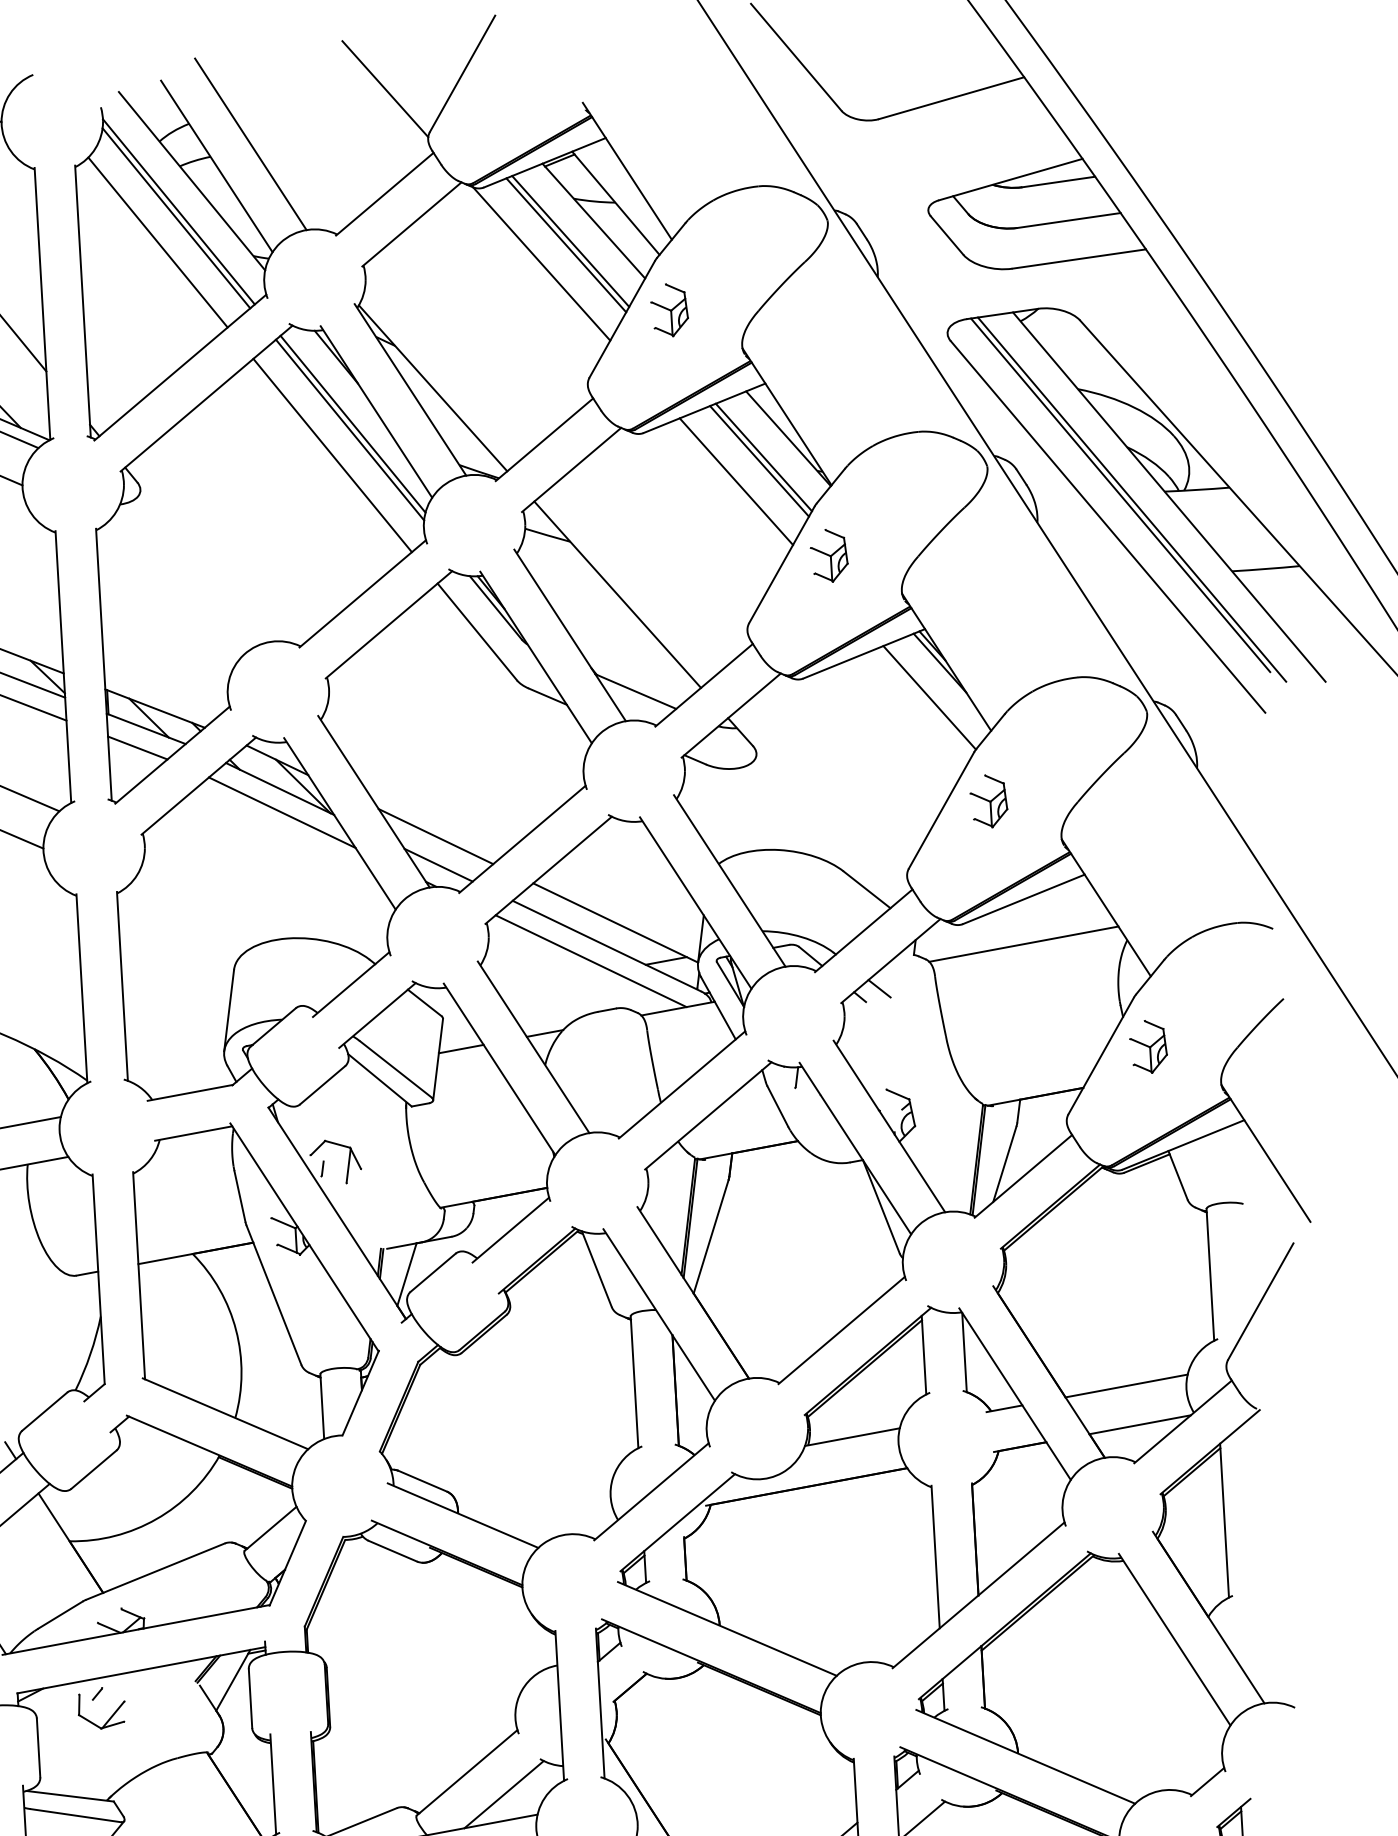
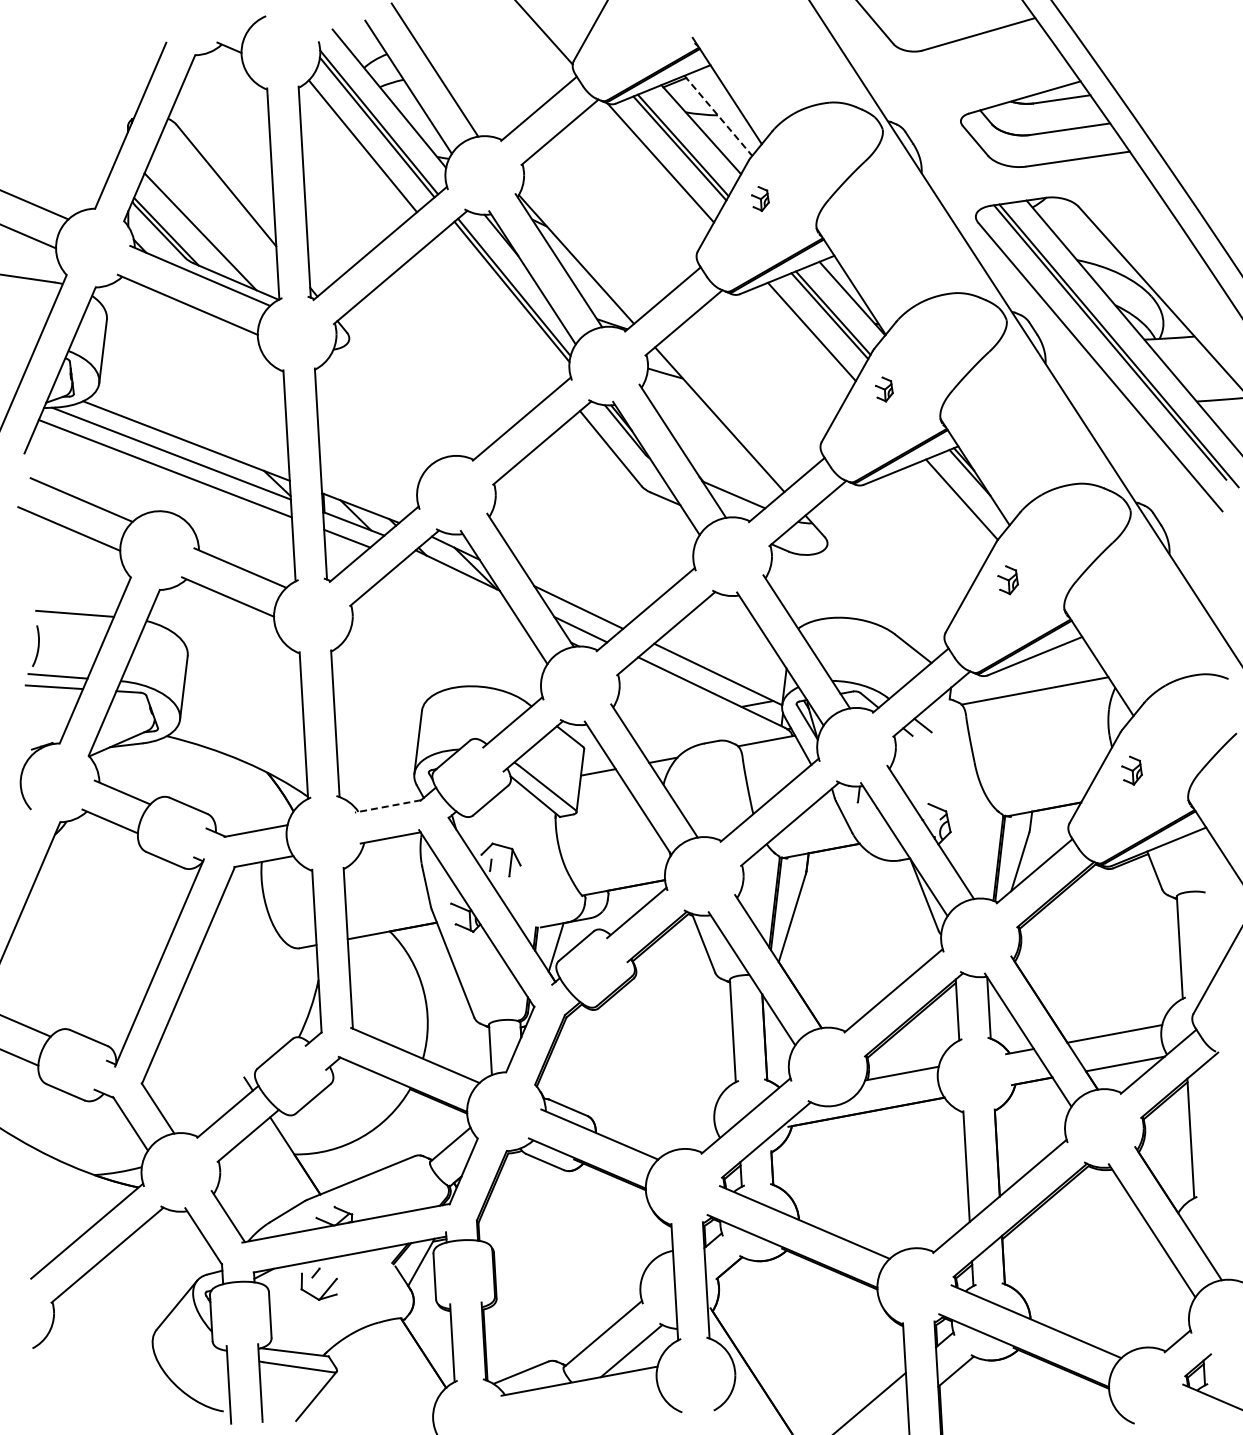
line: (616, 204) -> (718, 116), solid -> dashed
part: (670, 309) -> (760, 198), size x0.6
line: (332, 455) -> (498, 311), removed
part: (829, 555) -> (884, 389), size x0.6
part: (988, 801) -> (1007, 580), size x0.7
line: (282, 812) -> (459, 588), removed
line: (591, 960) -> (699, 703), removed
part: (1148, 1046) -> (1131, 770), size x0.7
line: (190, 1093) -> (388, 806), solid -> dashed

